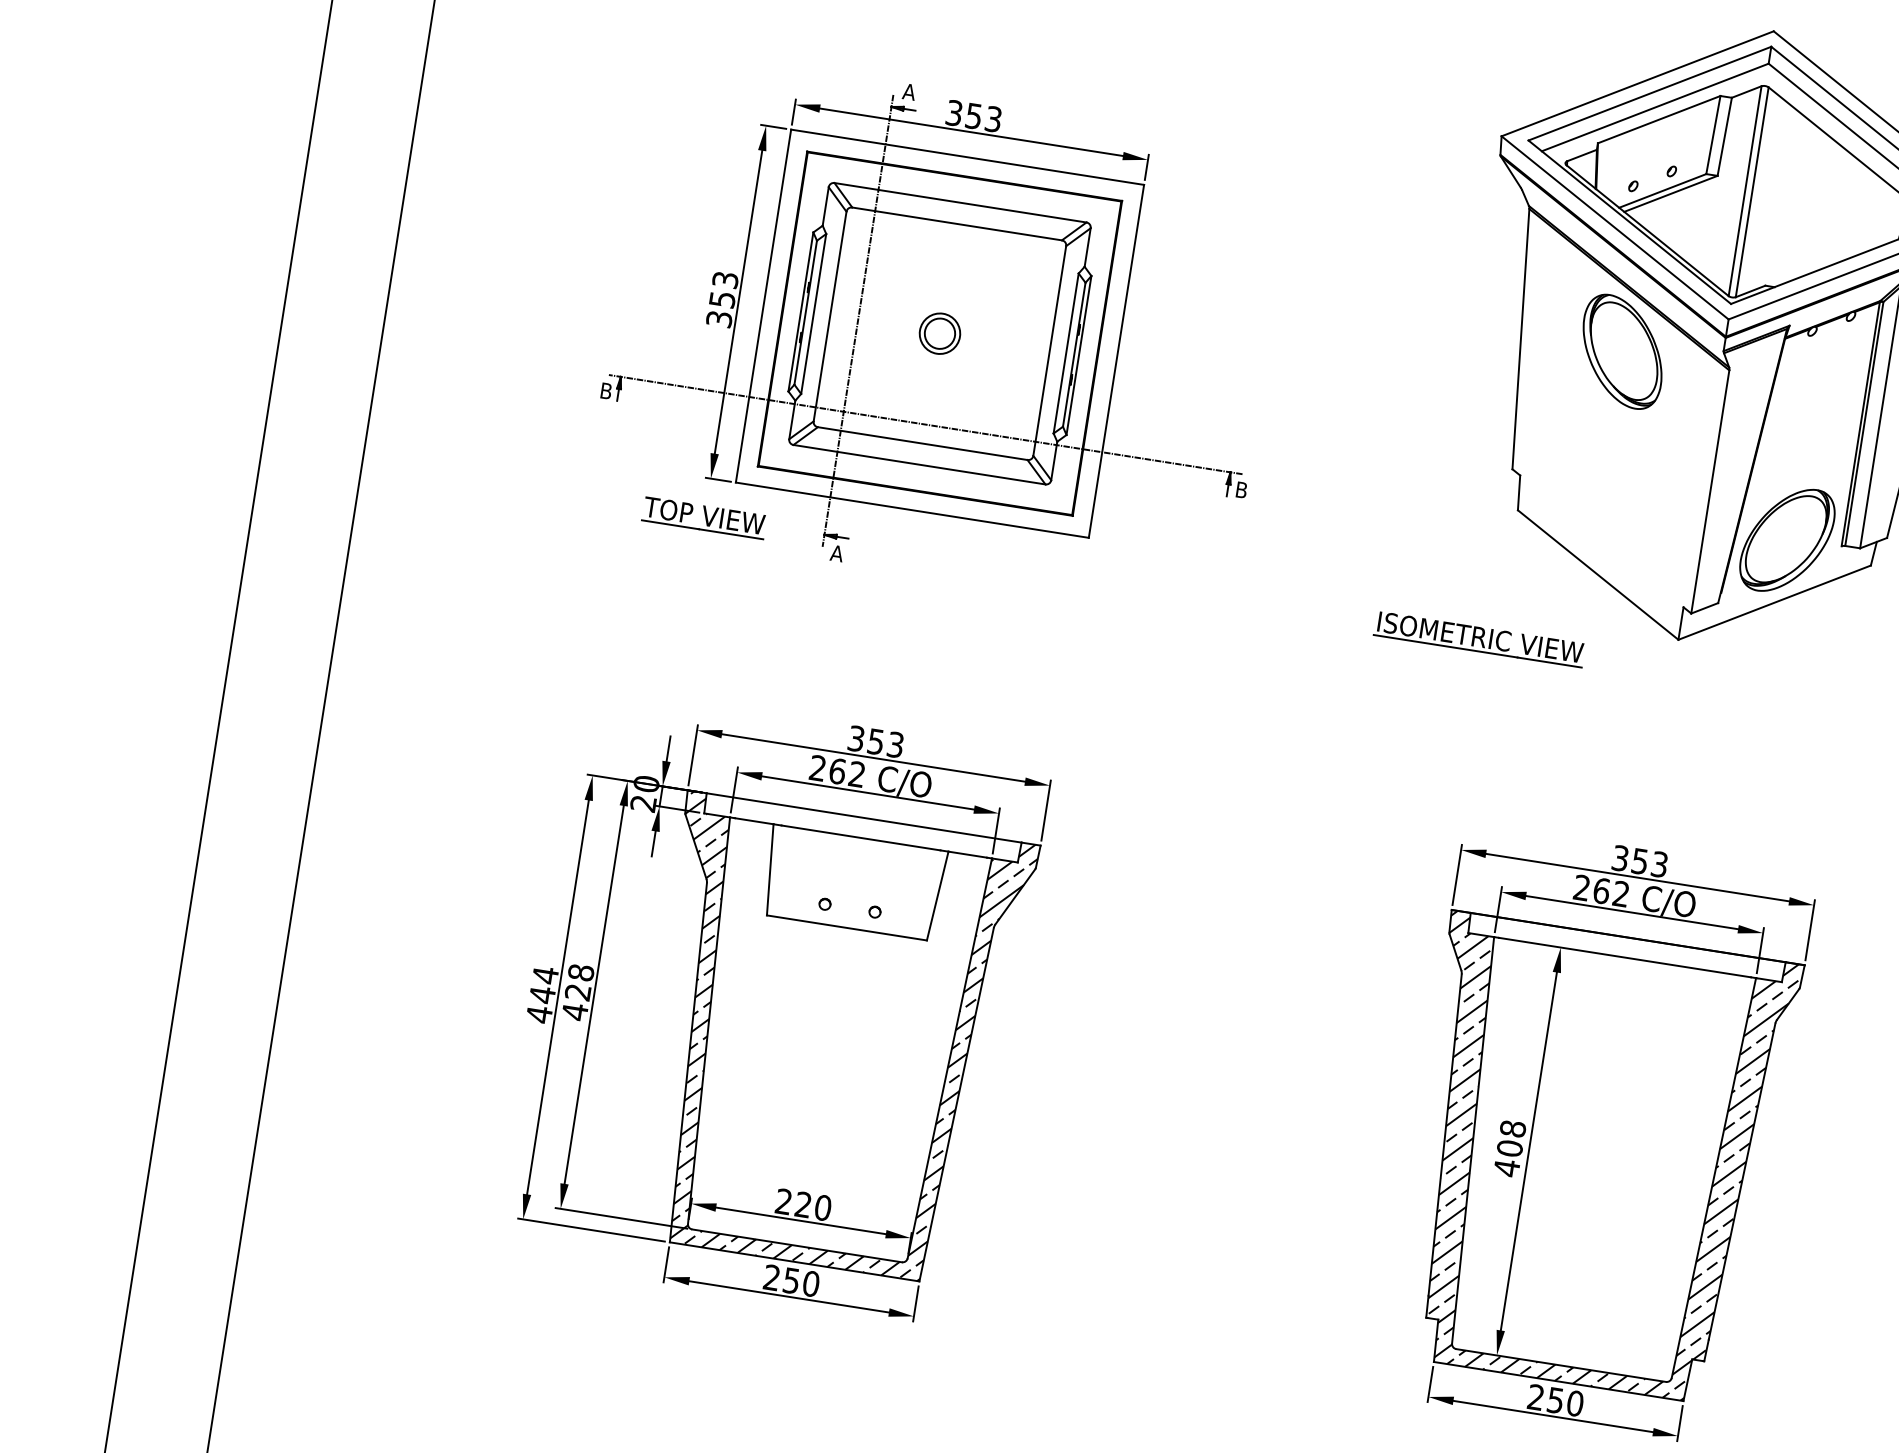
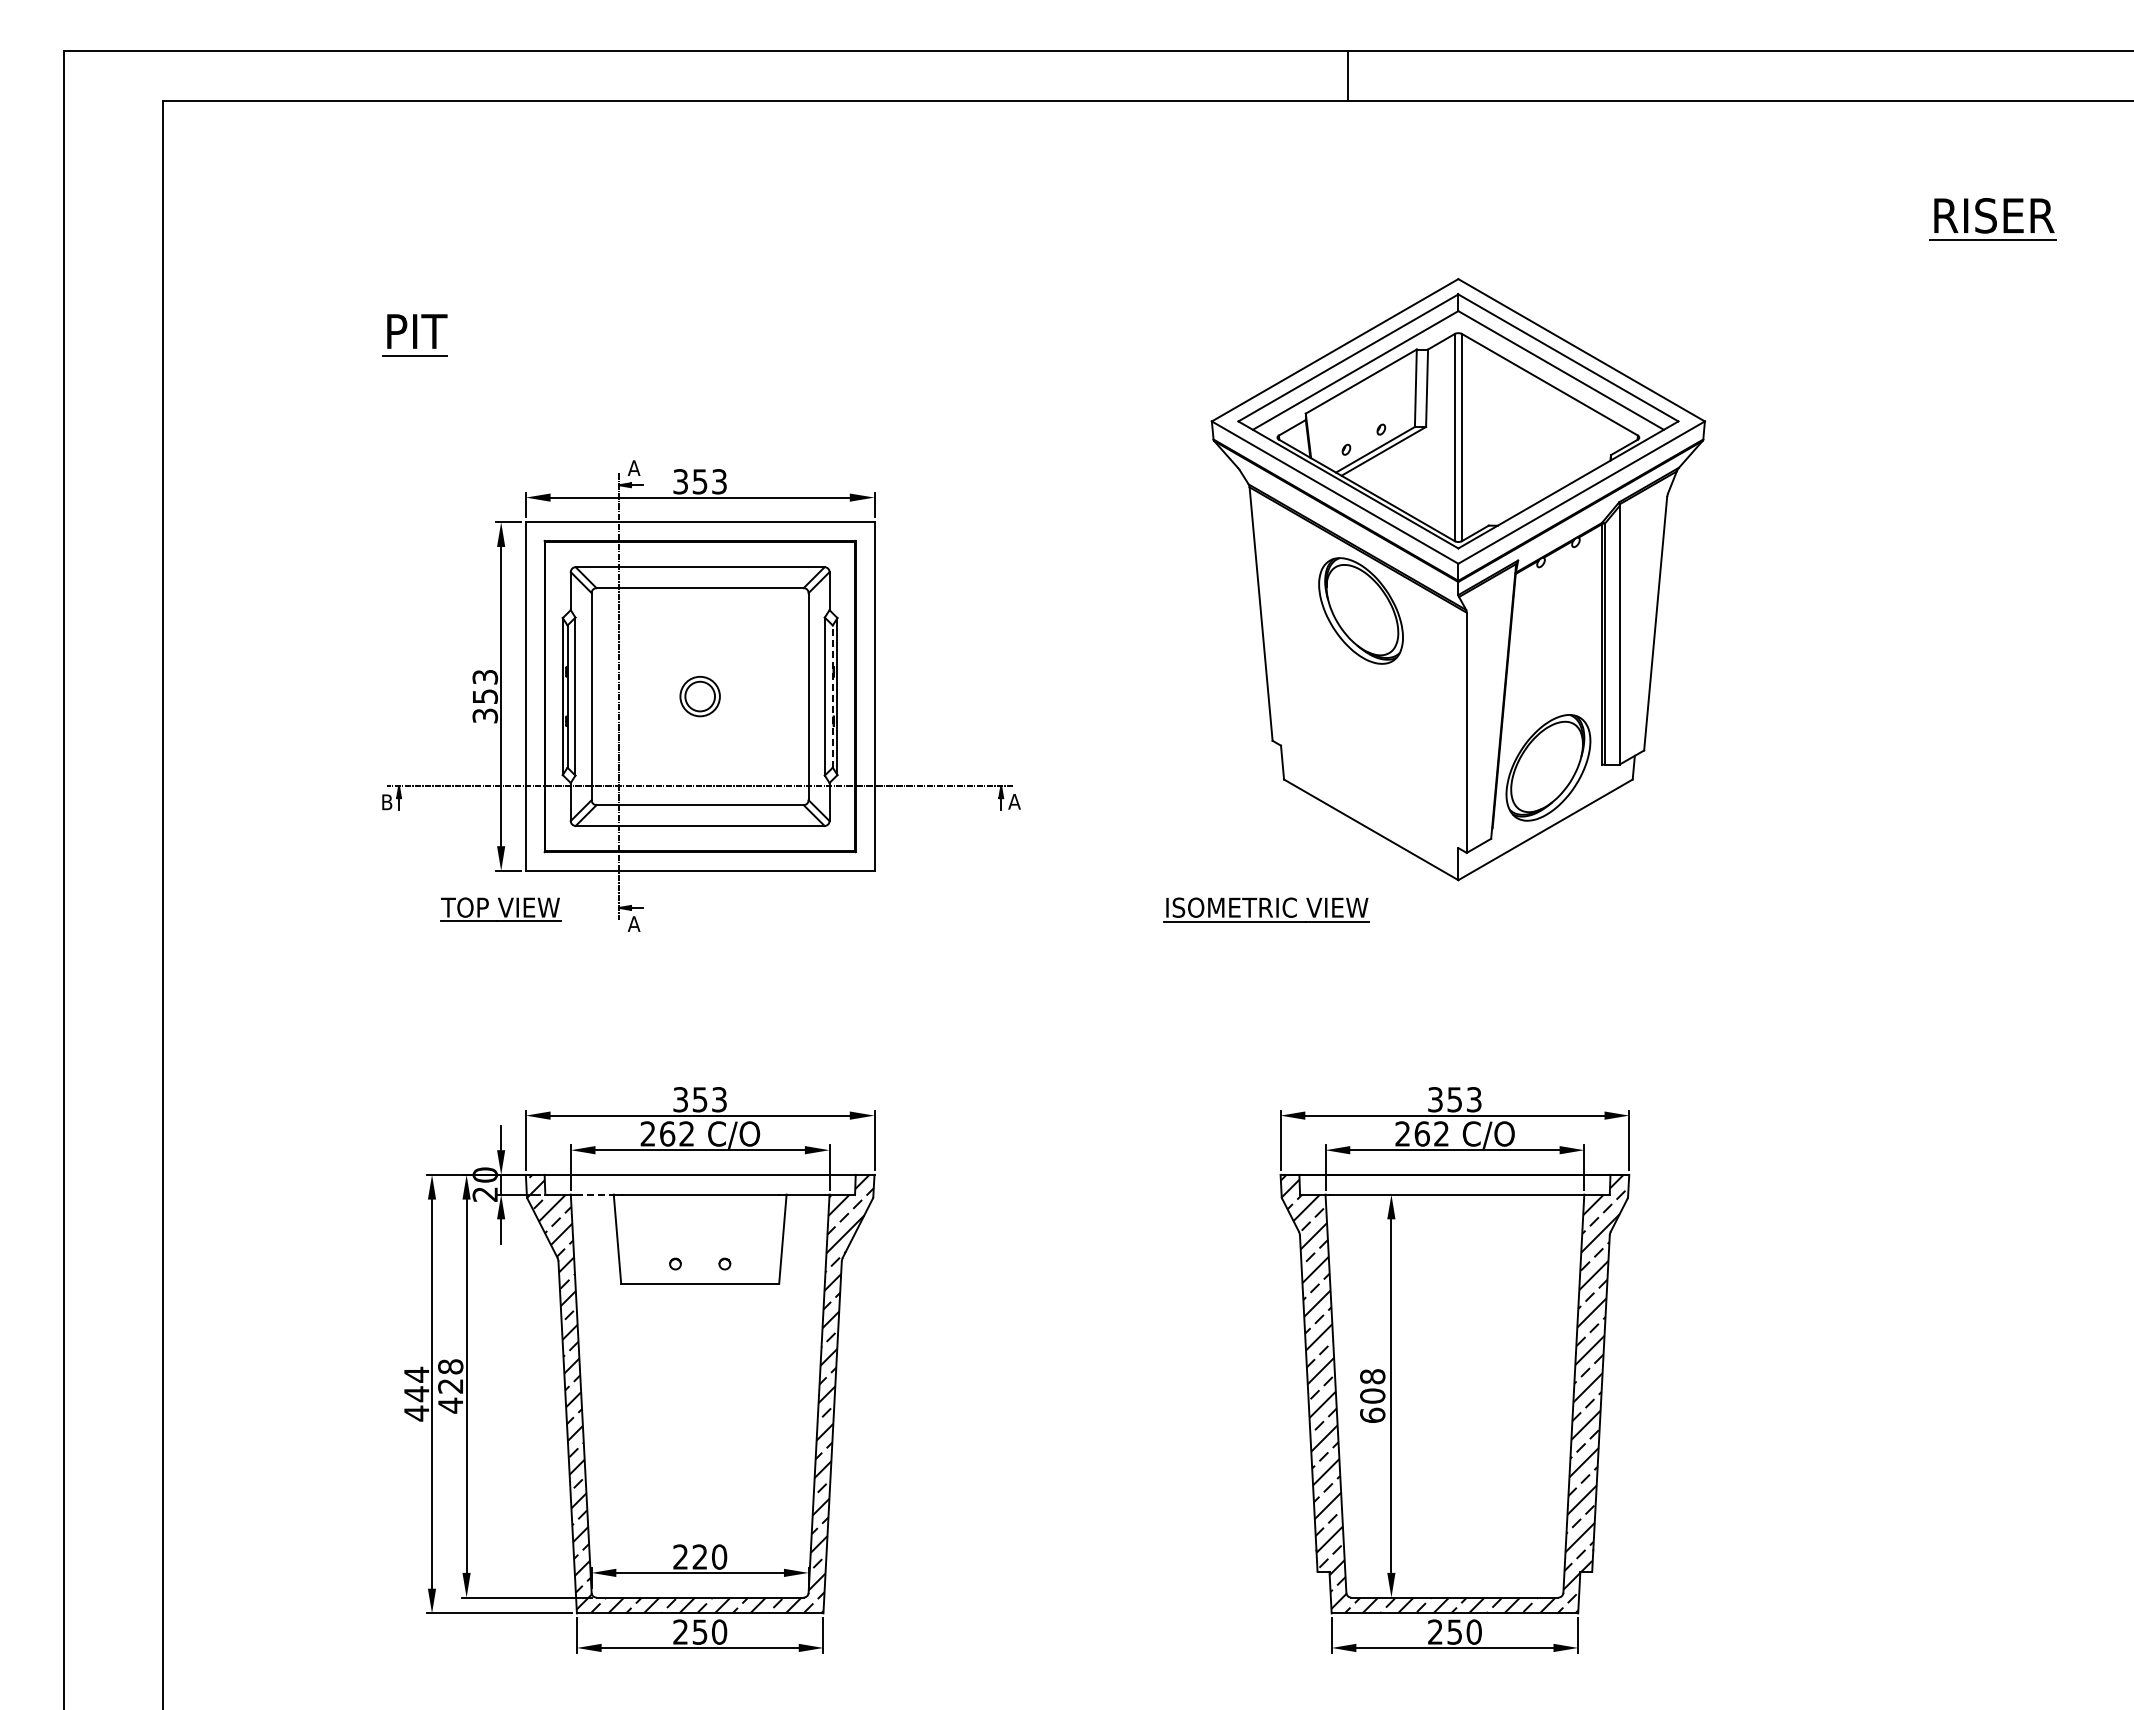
line: (1073, 354) -> (832, 696), solid -> dashed
text: (1241, 489) -> (1014, 801), B -> A
line: (755, 821) -> (595, 1194), solid -> dashed
text: (1506, 1168) -> (1372, 1415), 408 -> 608

